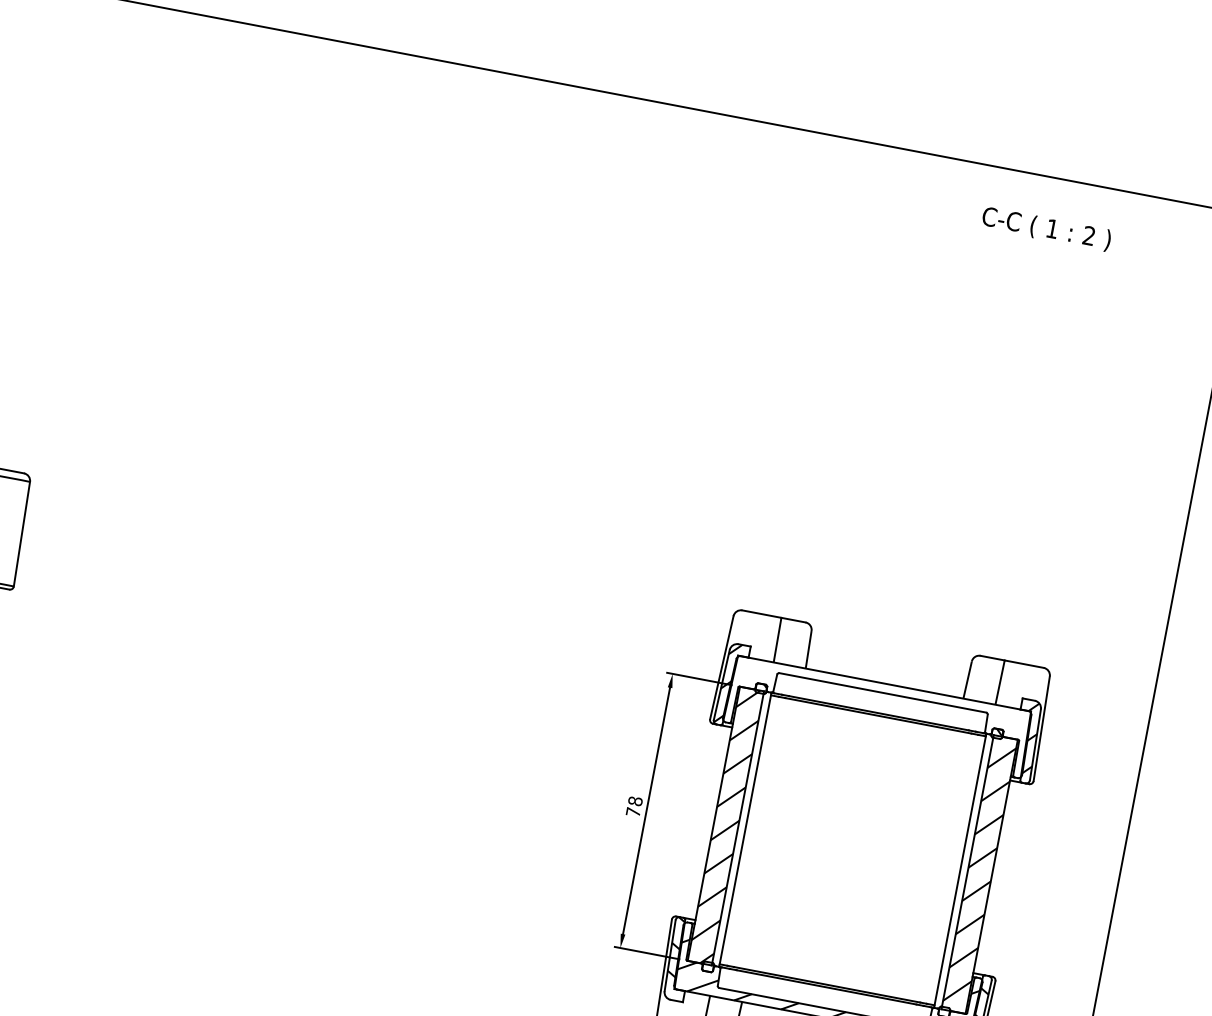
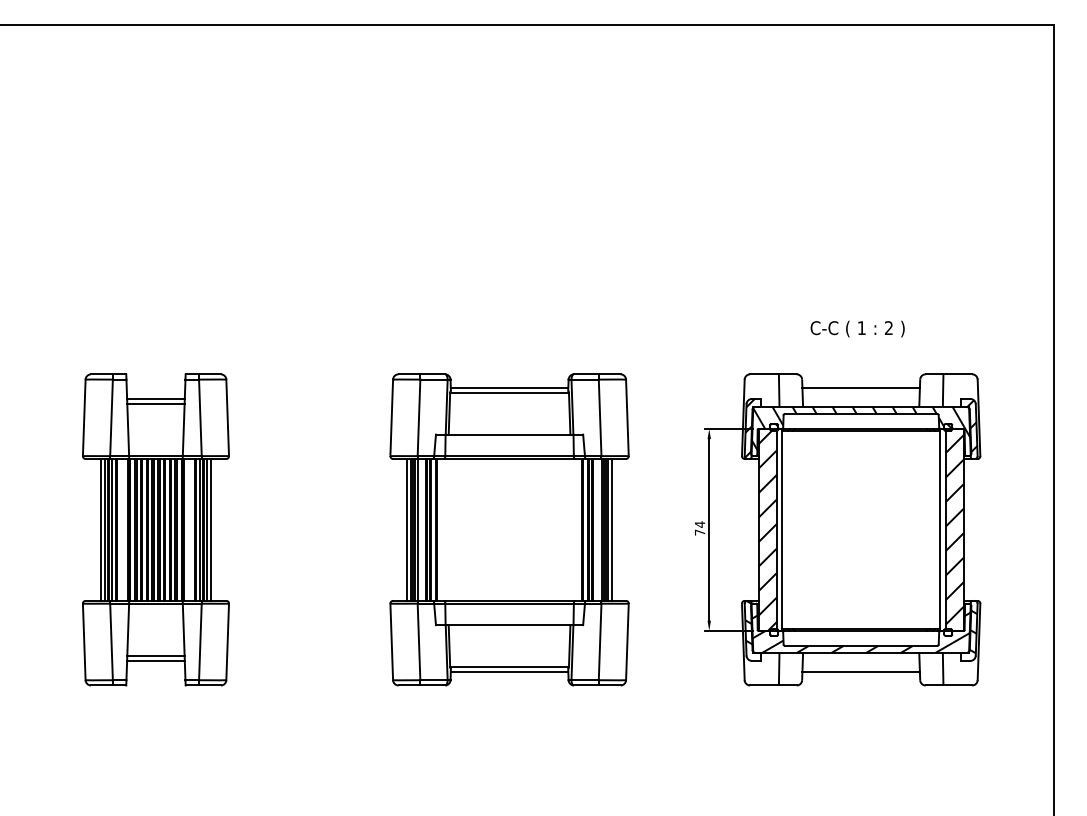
text: (1046, 228) -> (857, 328), moved
line: (888, 658) -> (860, 388), added
hatch: (878, 712) -> (860, 428), added
part: (375, 758) -> (509, 529), added
text: (634, 801) -> (699, 524), 78 -> 74

